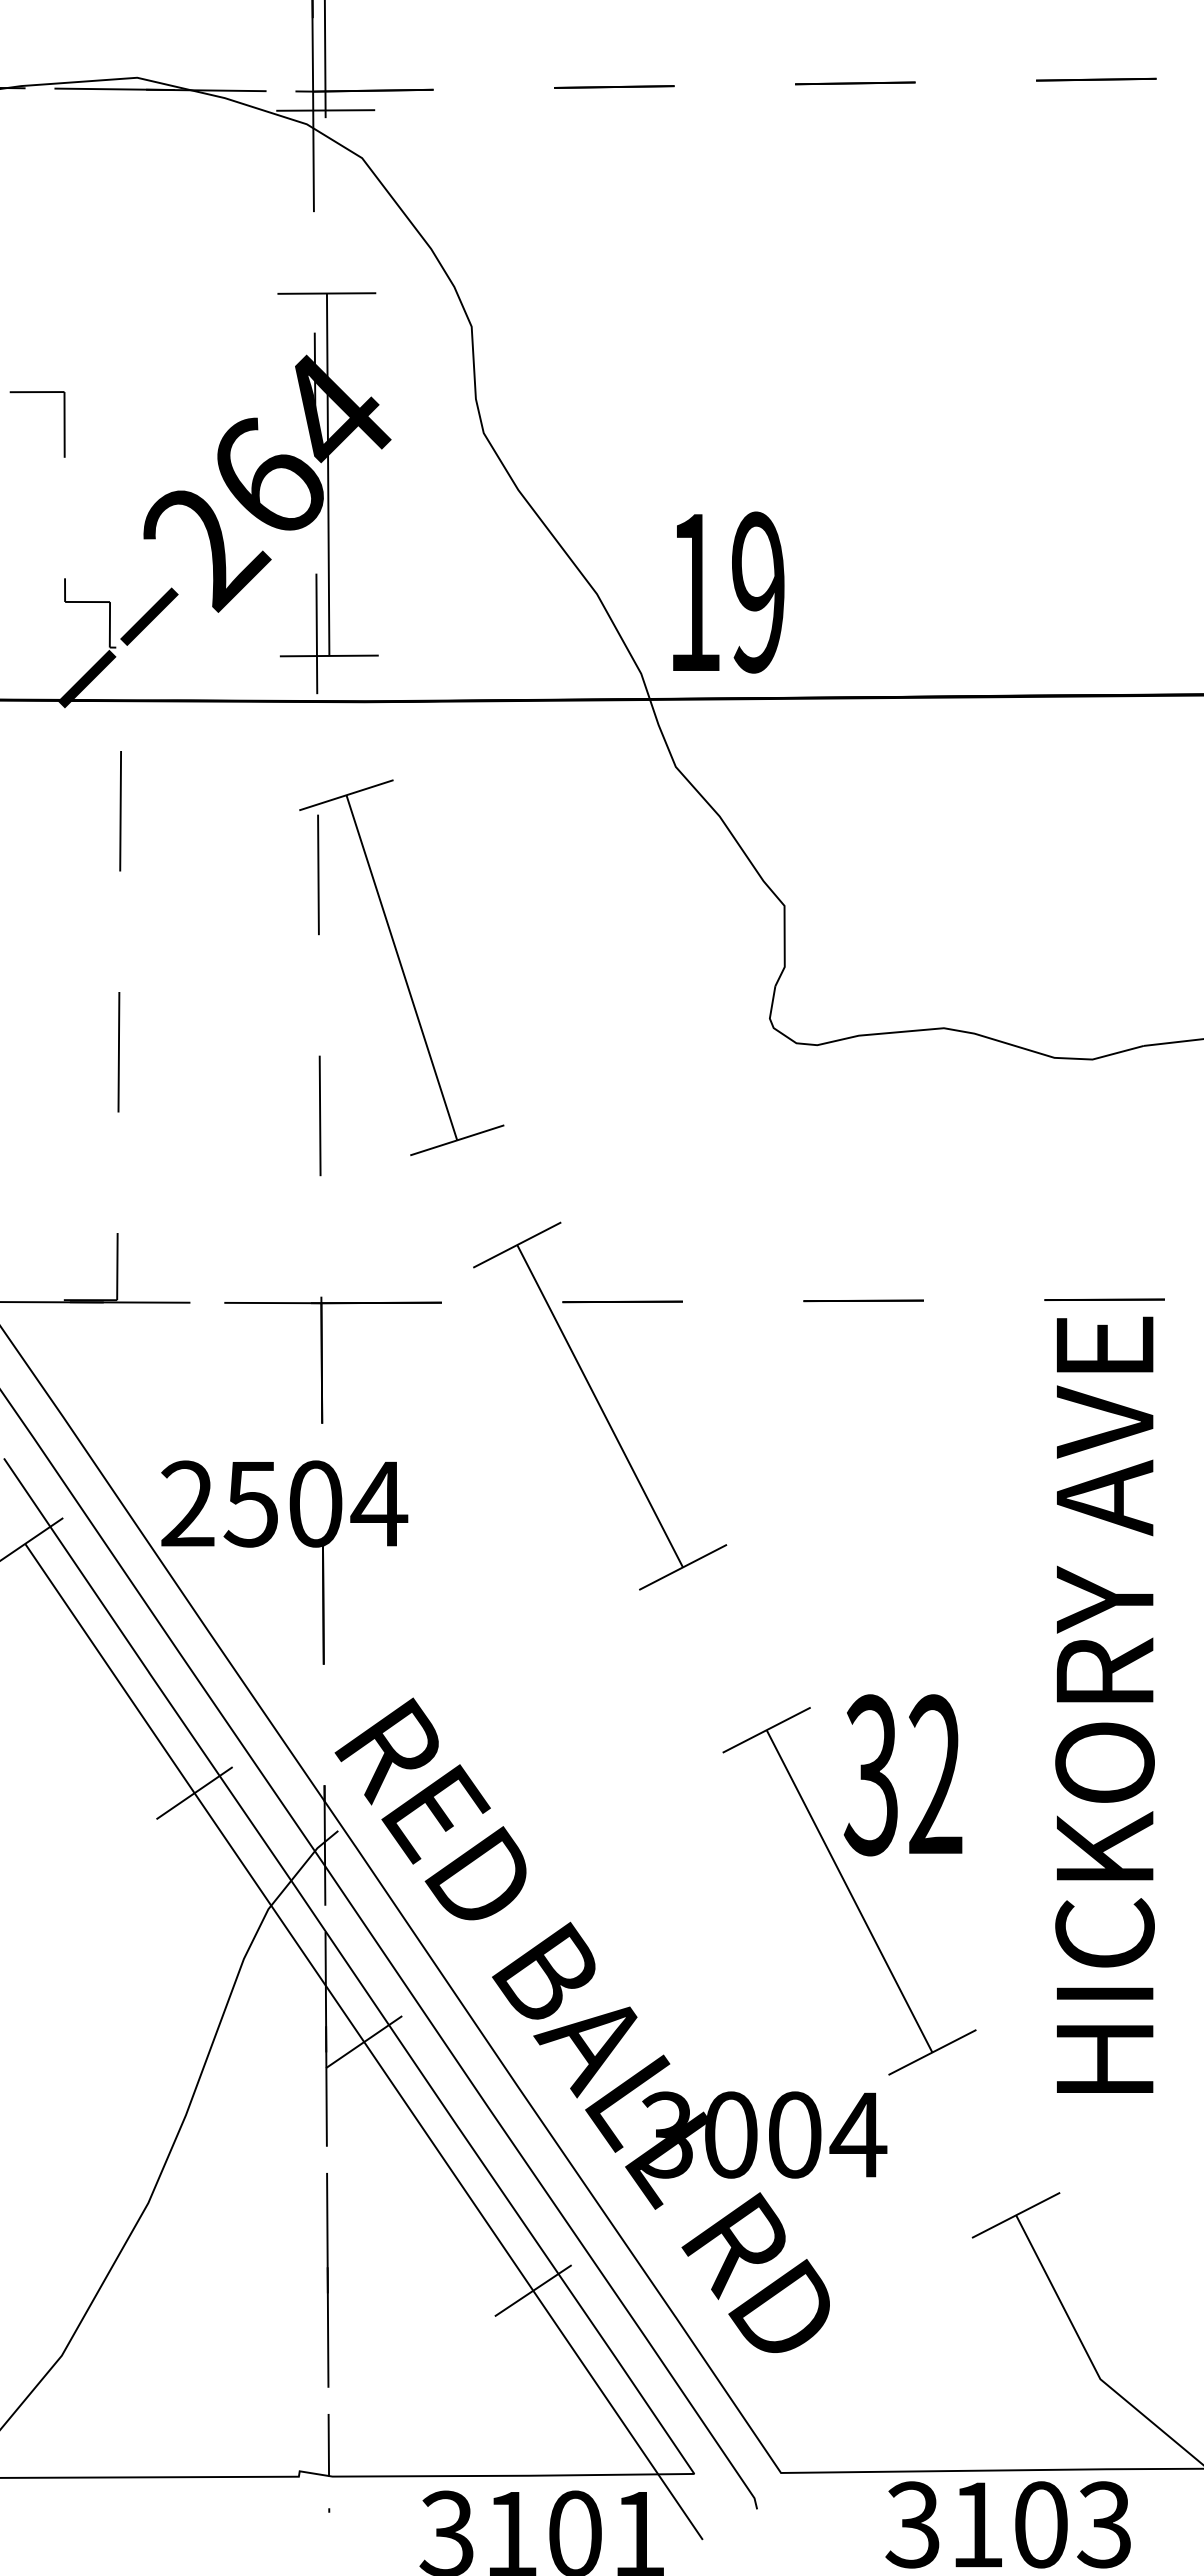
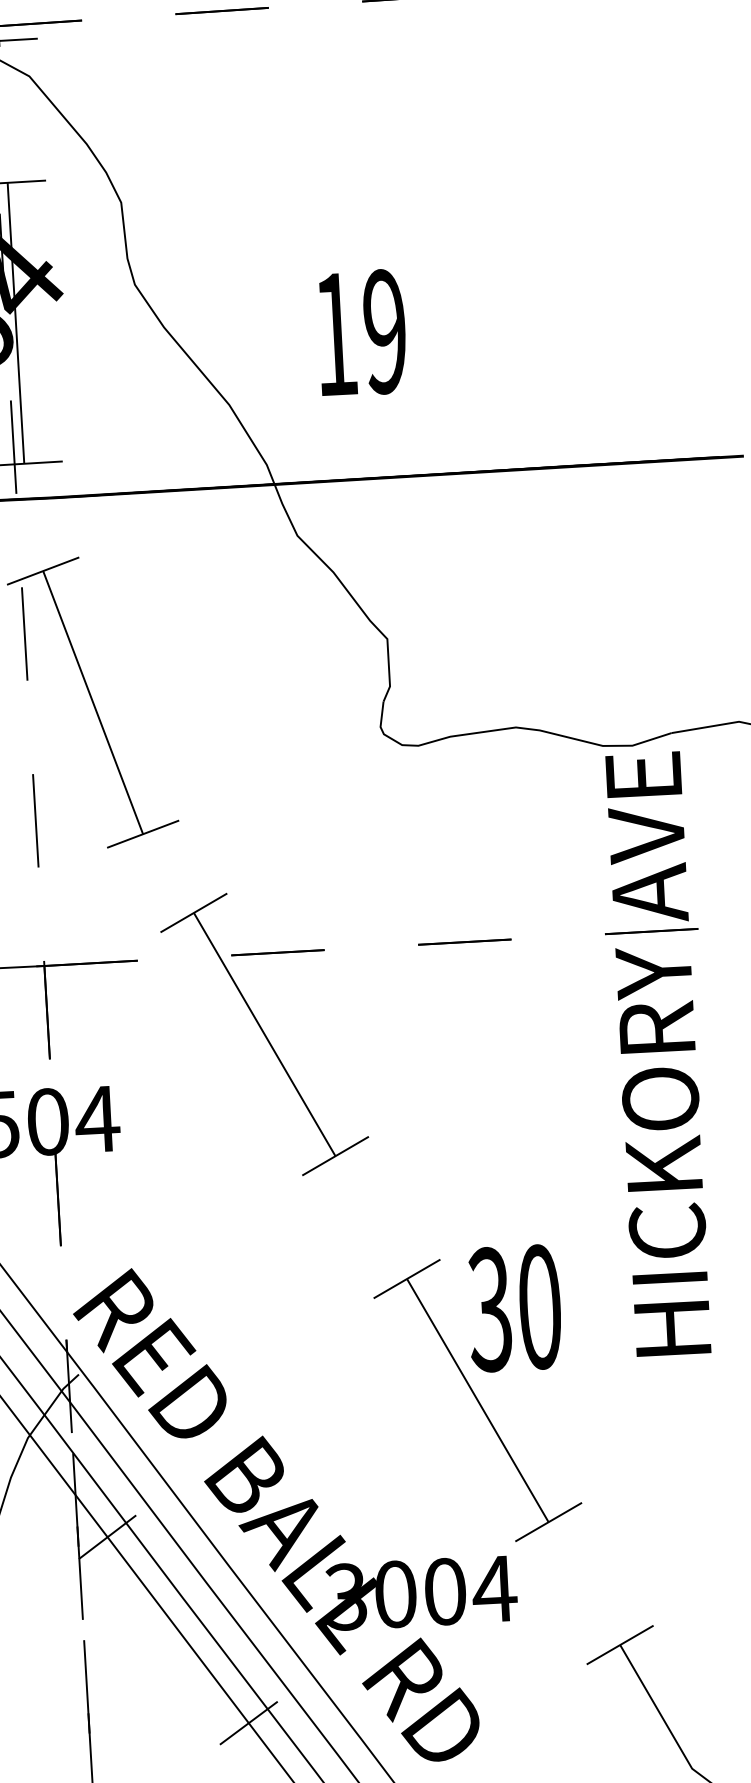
text: (728, 592) -> (361, 332), moved
text: (1104, 1704) -> (657, 1053), moved
text: (935, 1775) -> (539, 1307), 32 -> 30

